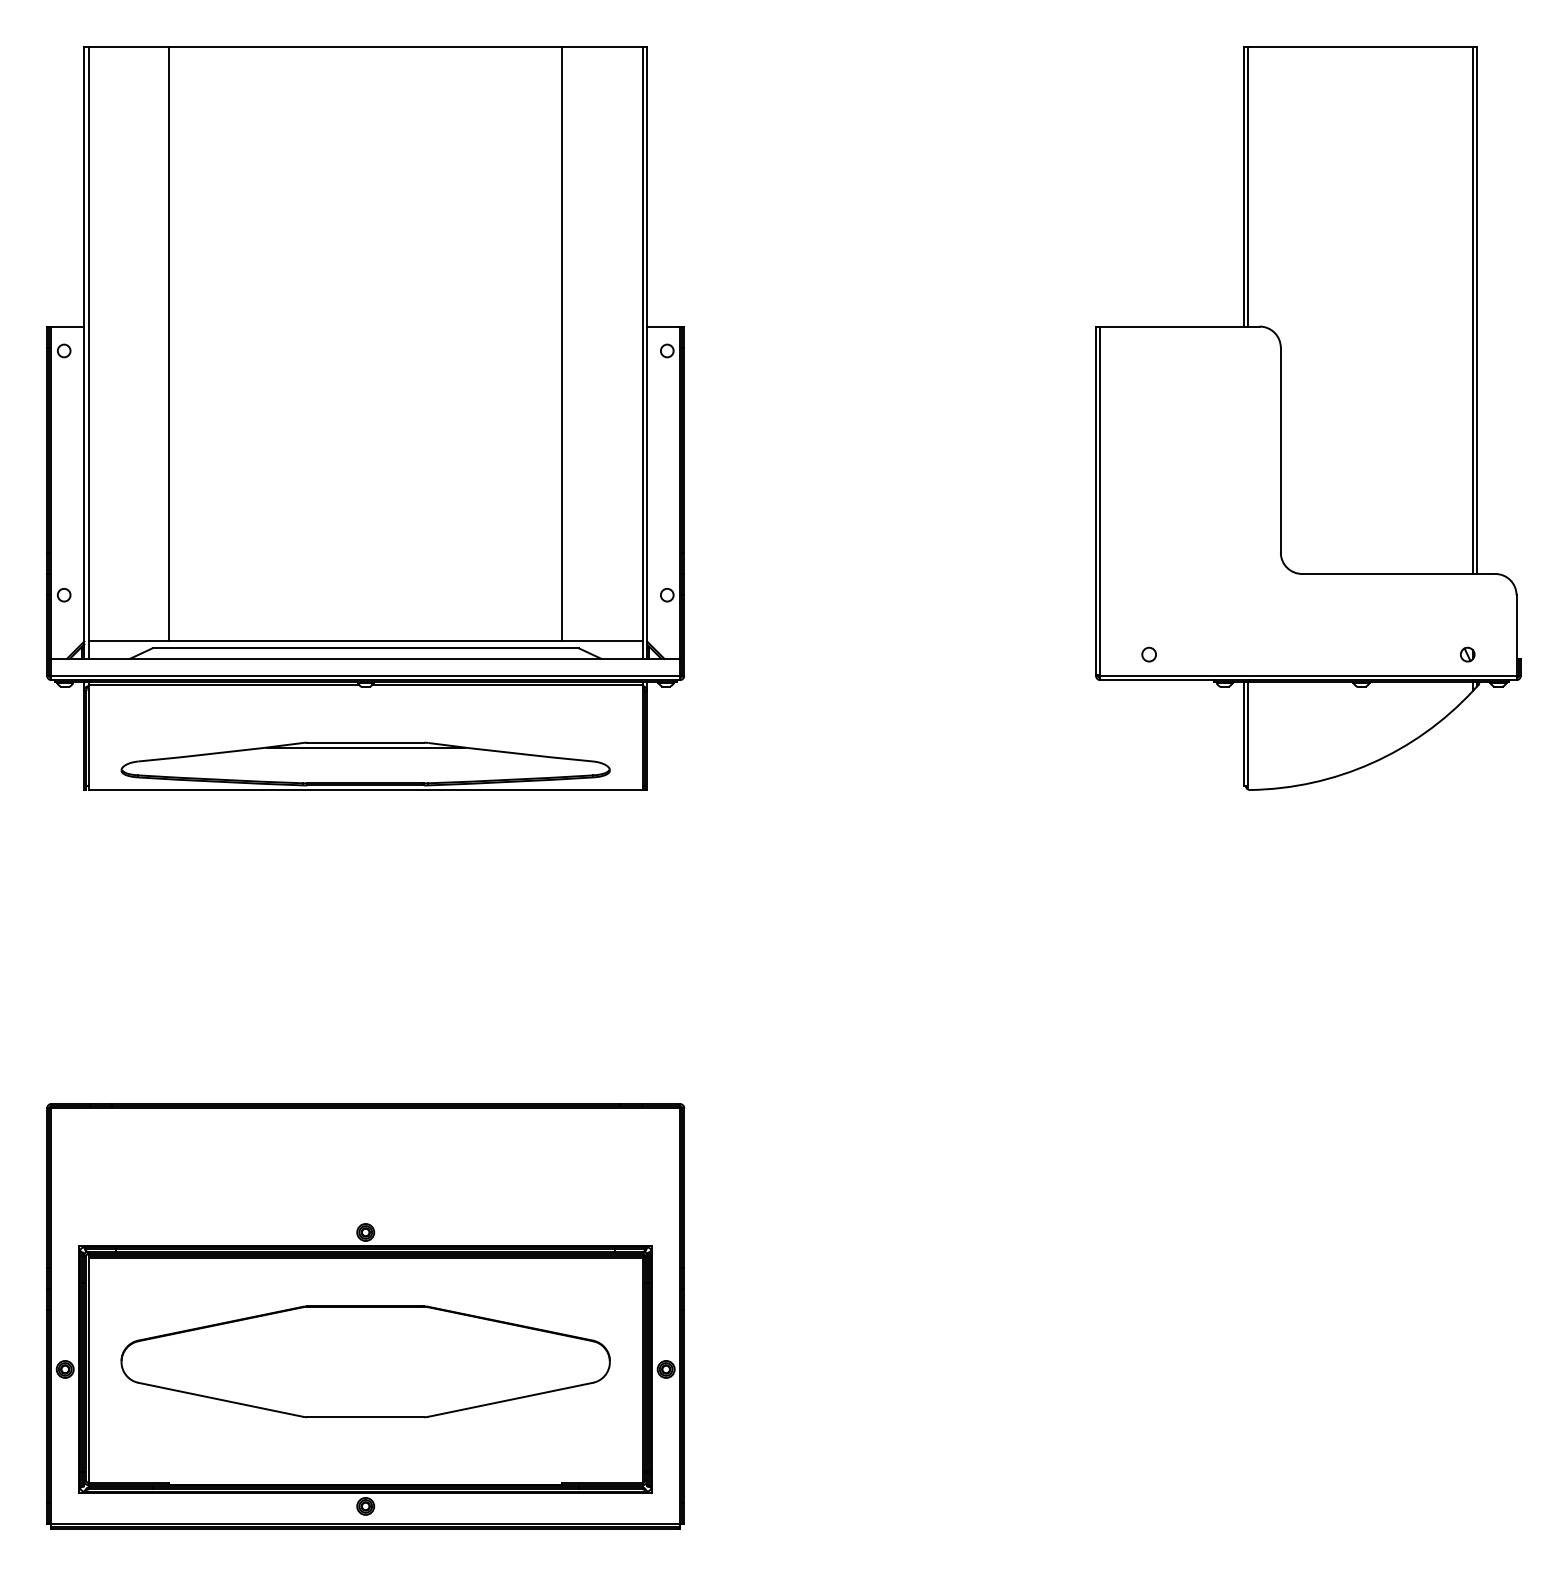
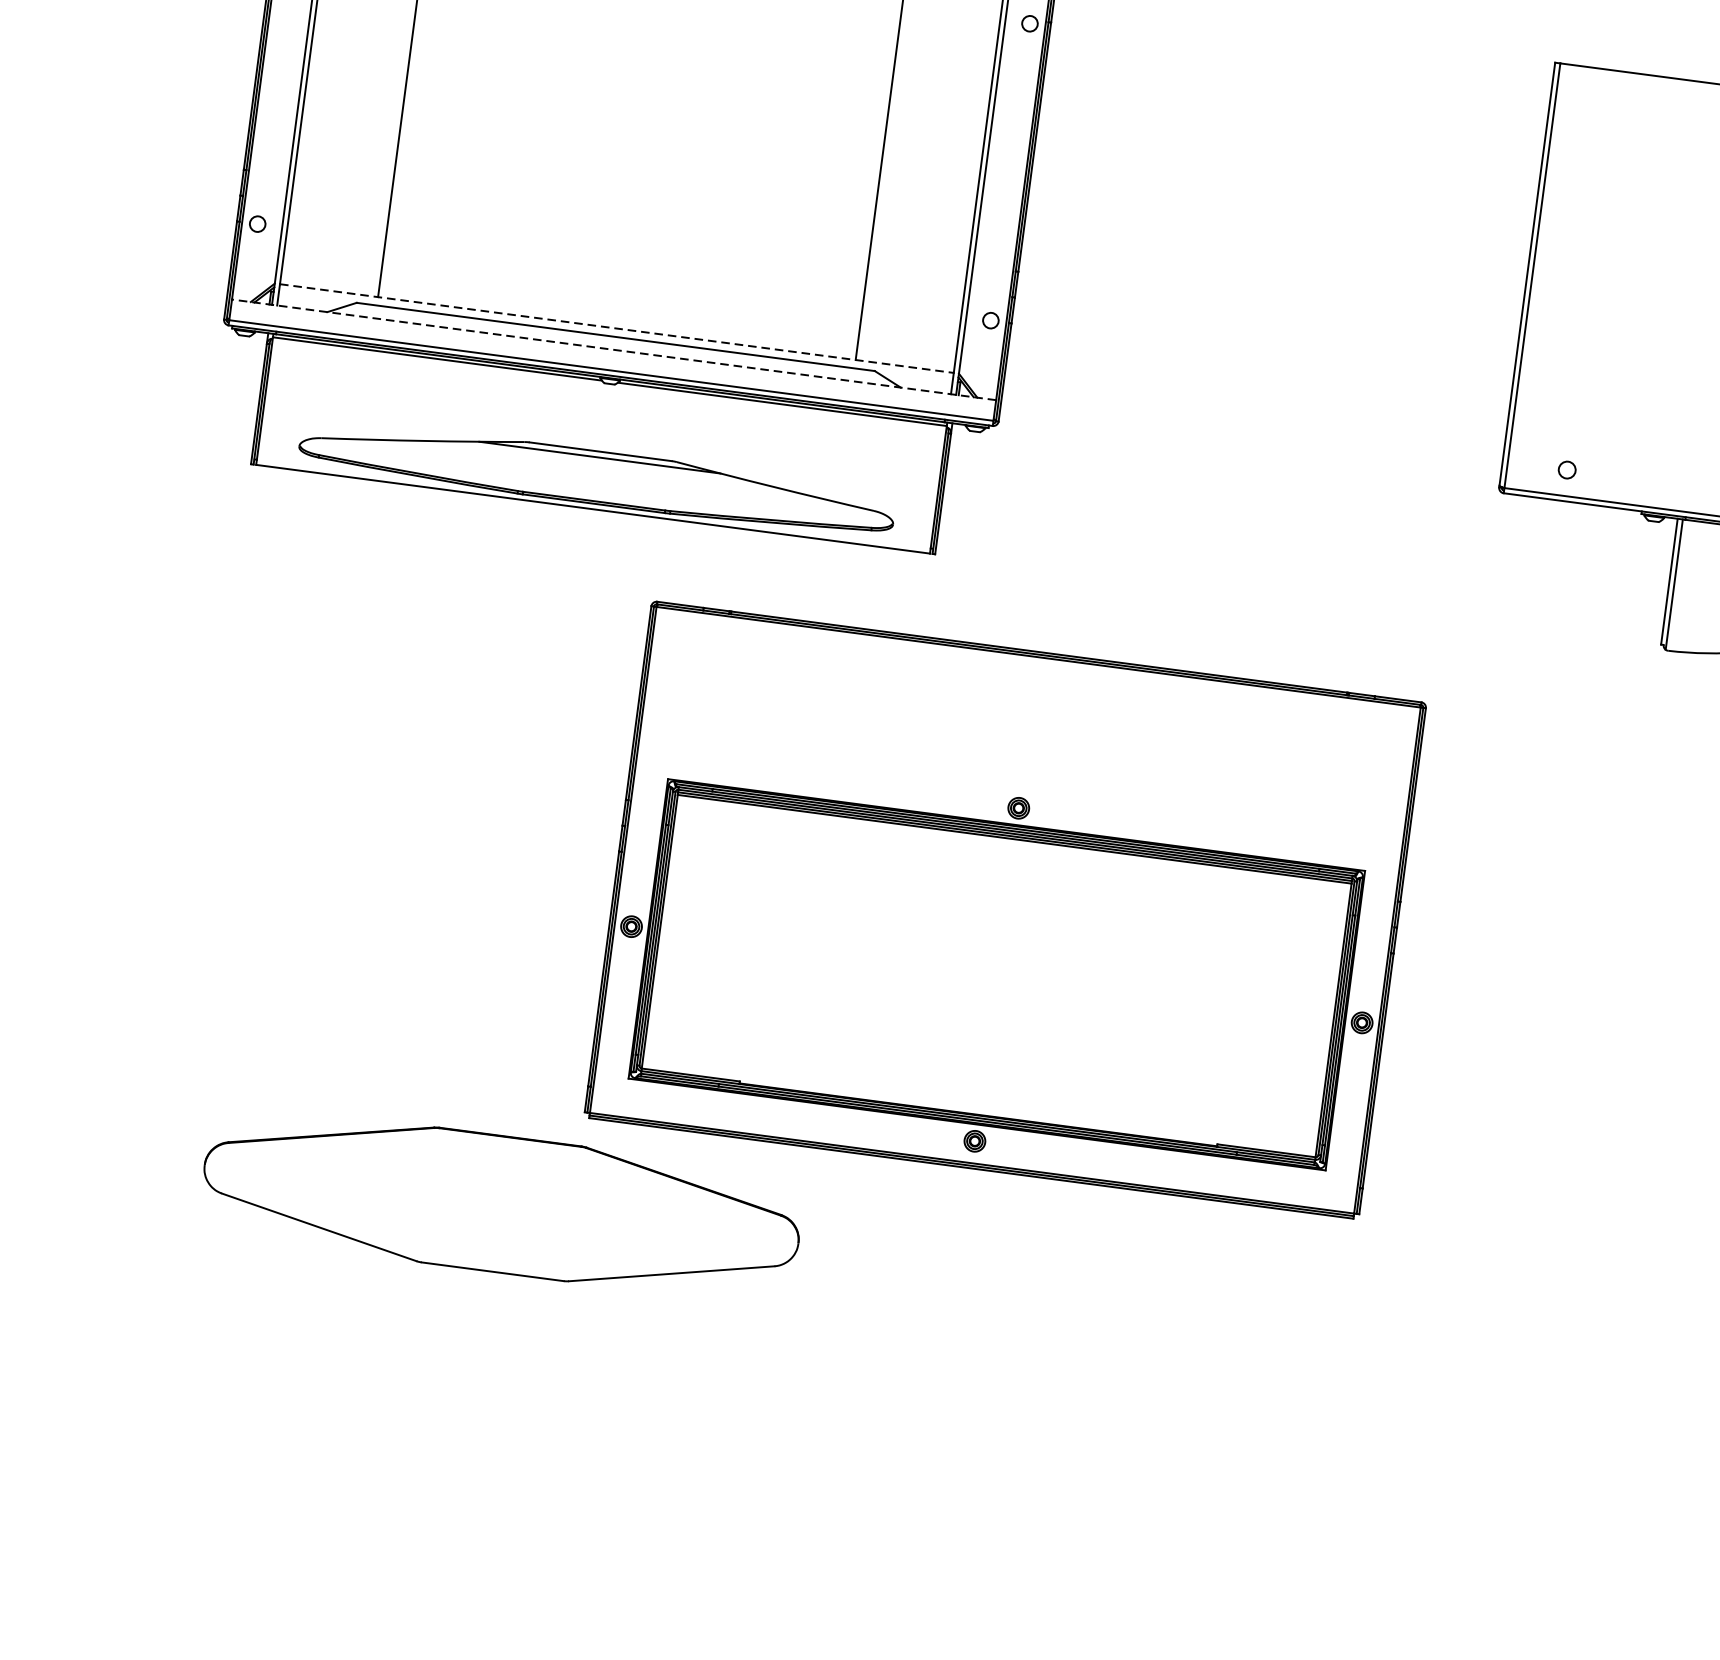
line: (366, 641) -> (617, 328), solid -> dashed
line: (365, 658) -> (613, 349), solid -> dashed
part: (365, 1316) -> (1005, 910), moved

